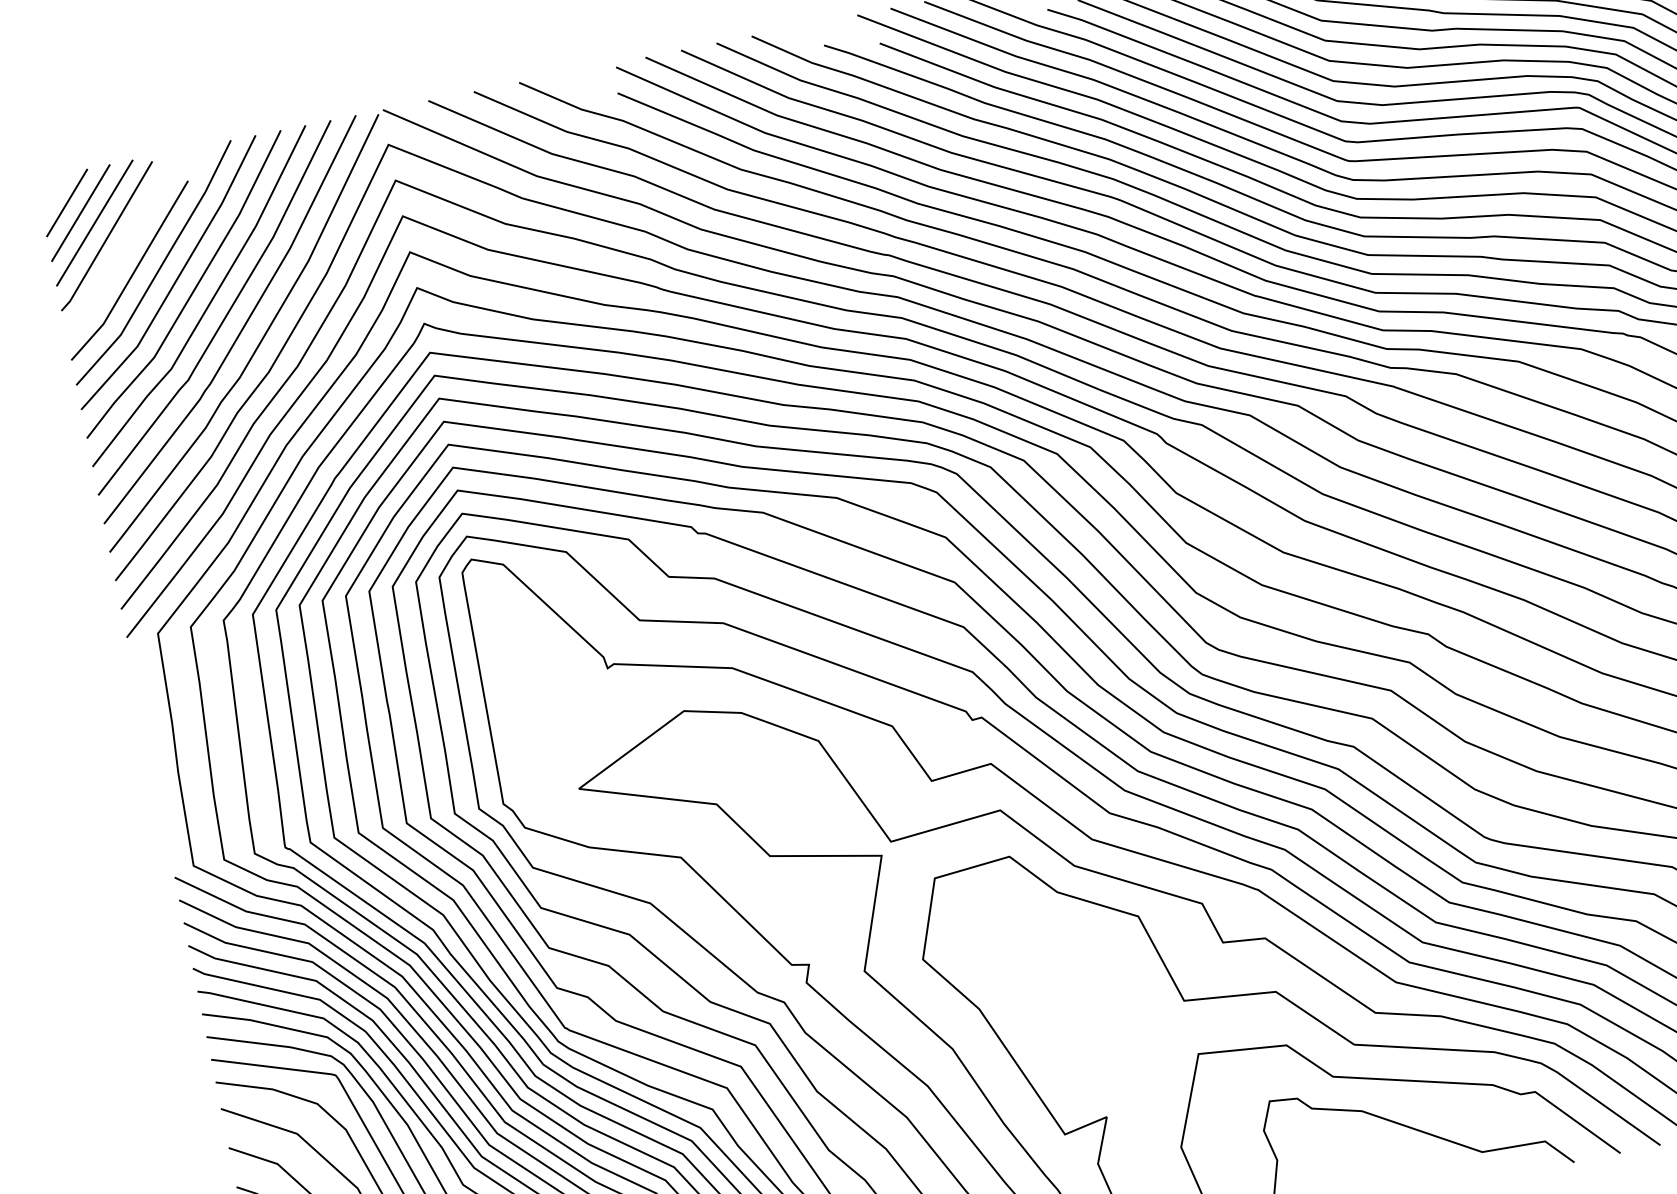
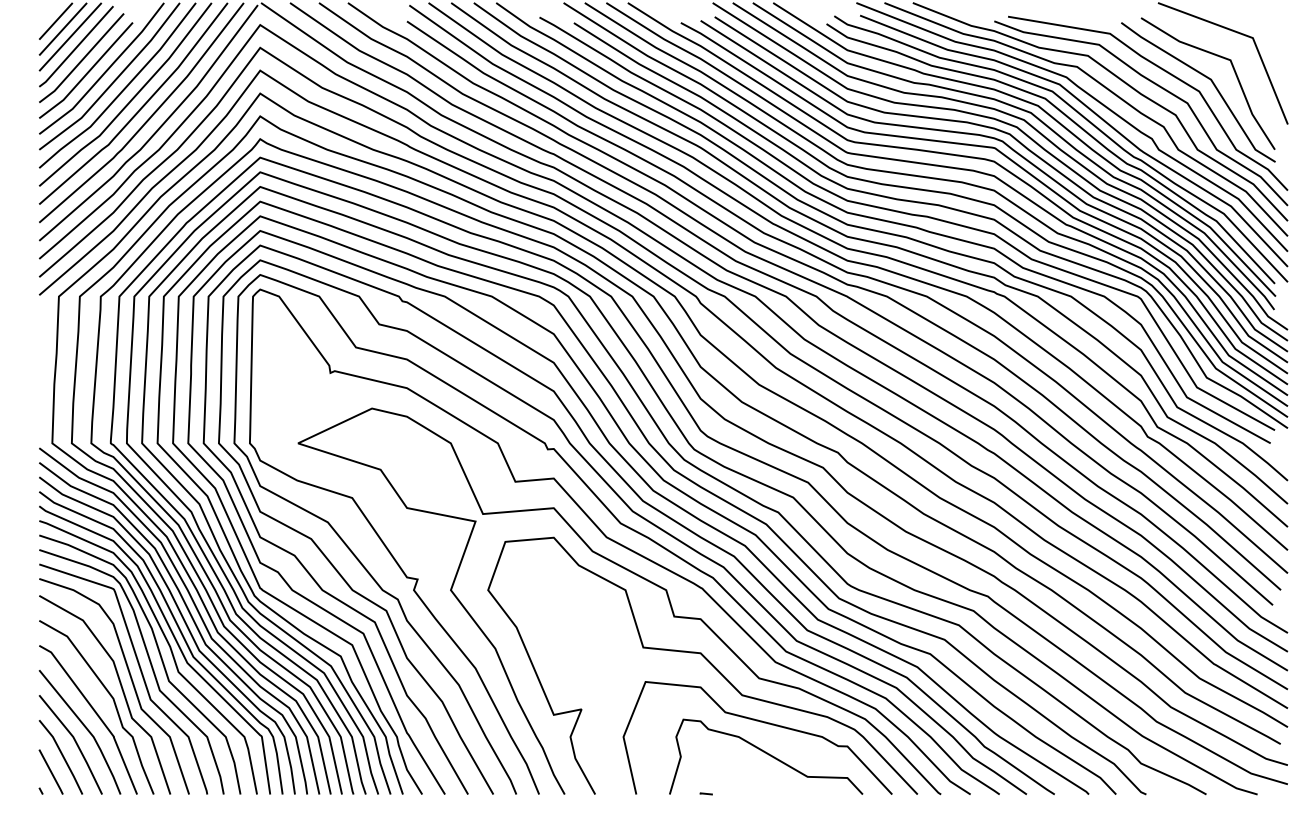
line: (120, 252) -> (82, 58), added

